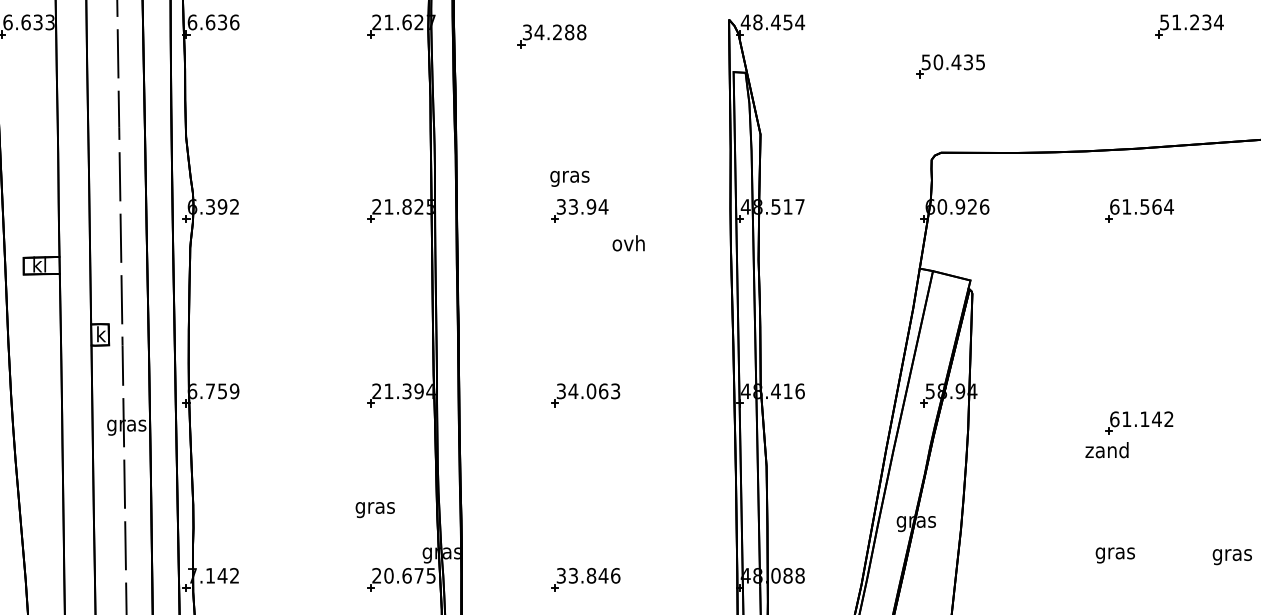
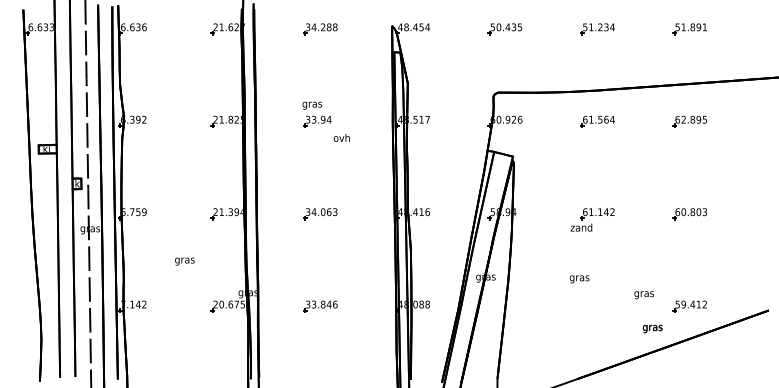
part: (1189, 26) -> (597, 29), moved
part: (552, 36) -> (320, 29), moved
part: (949, 66) -> (504, 29), moved
part: (1129, 433) -> (592, 219), moved
text: (374, 509) -> (184, 261), moved
text: (1115, 555) -> (579, 279), moved

